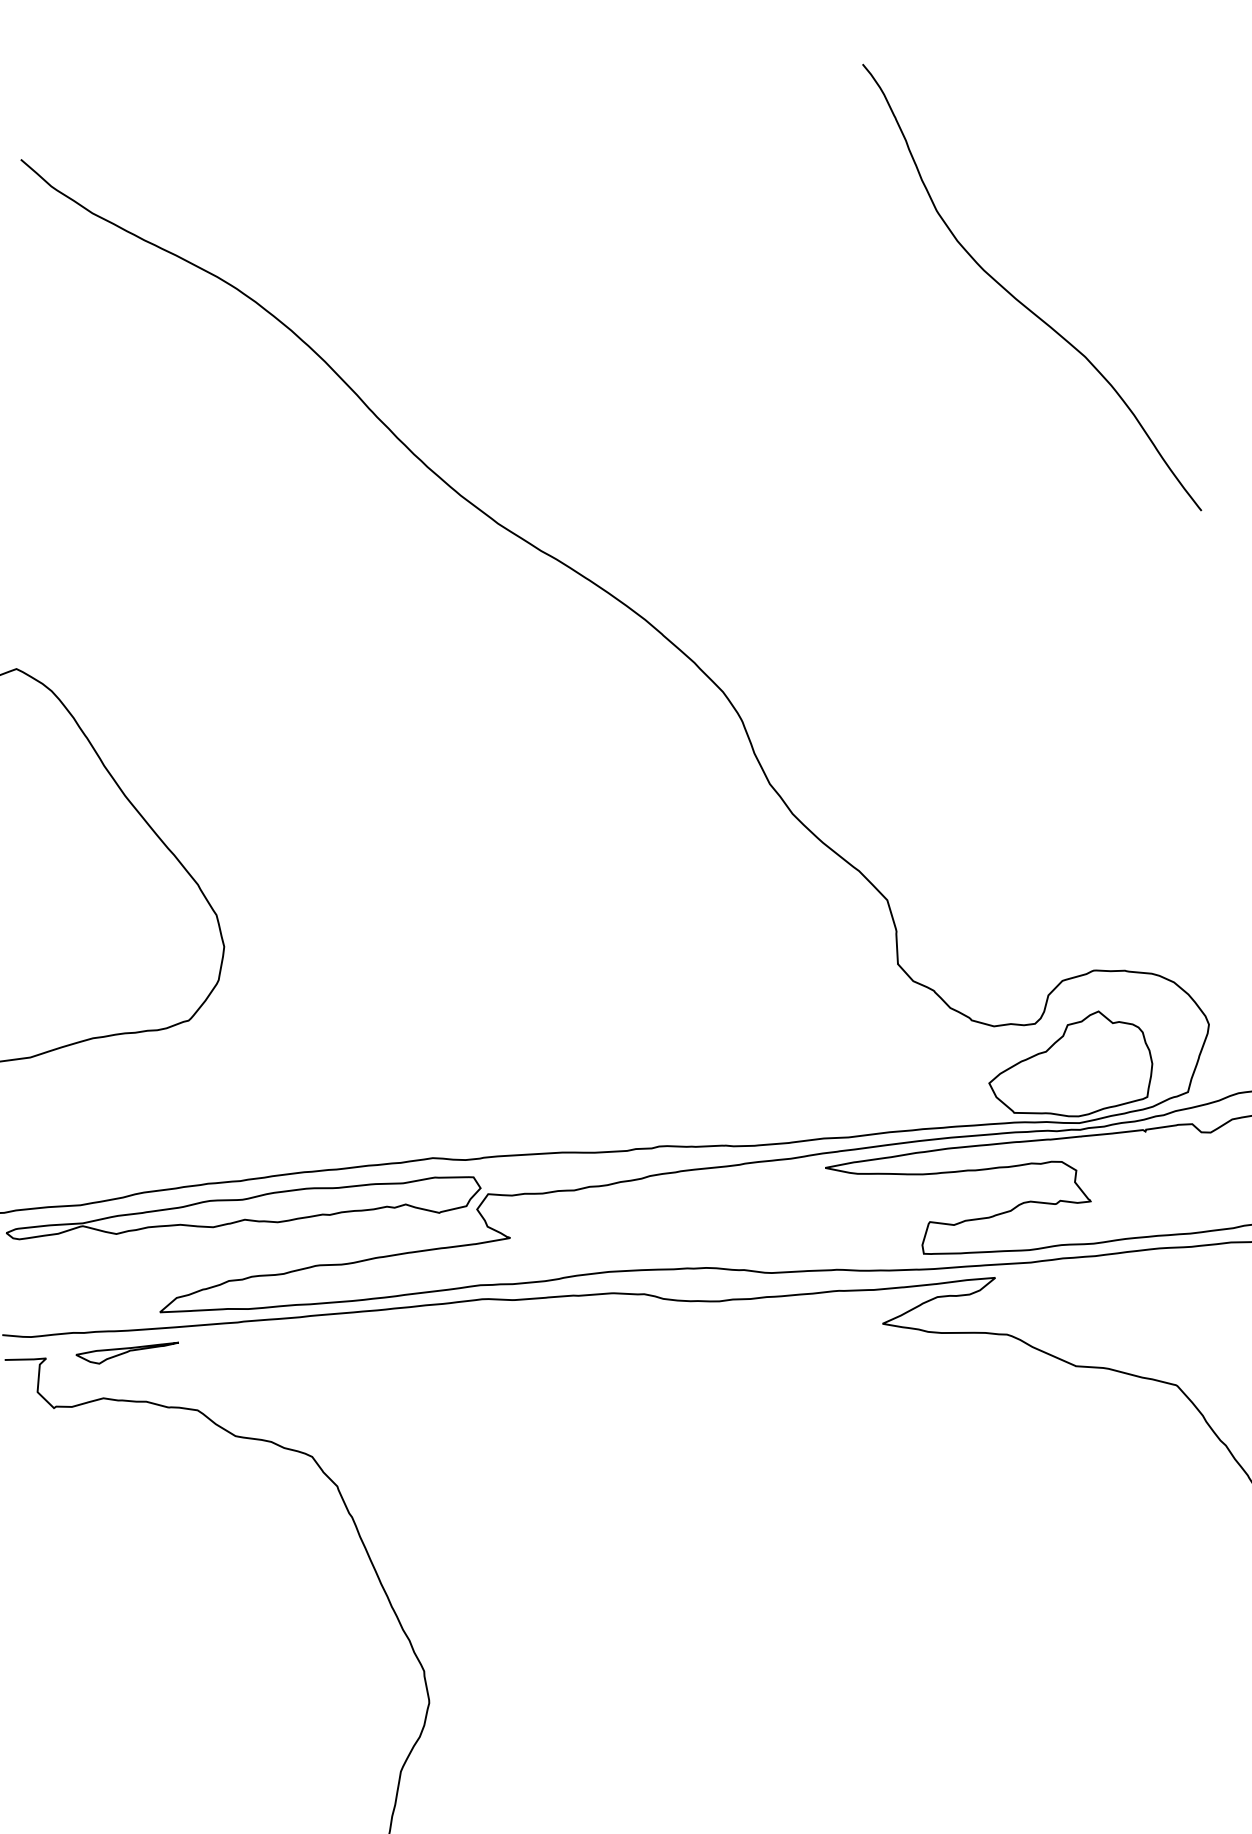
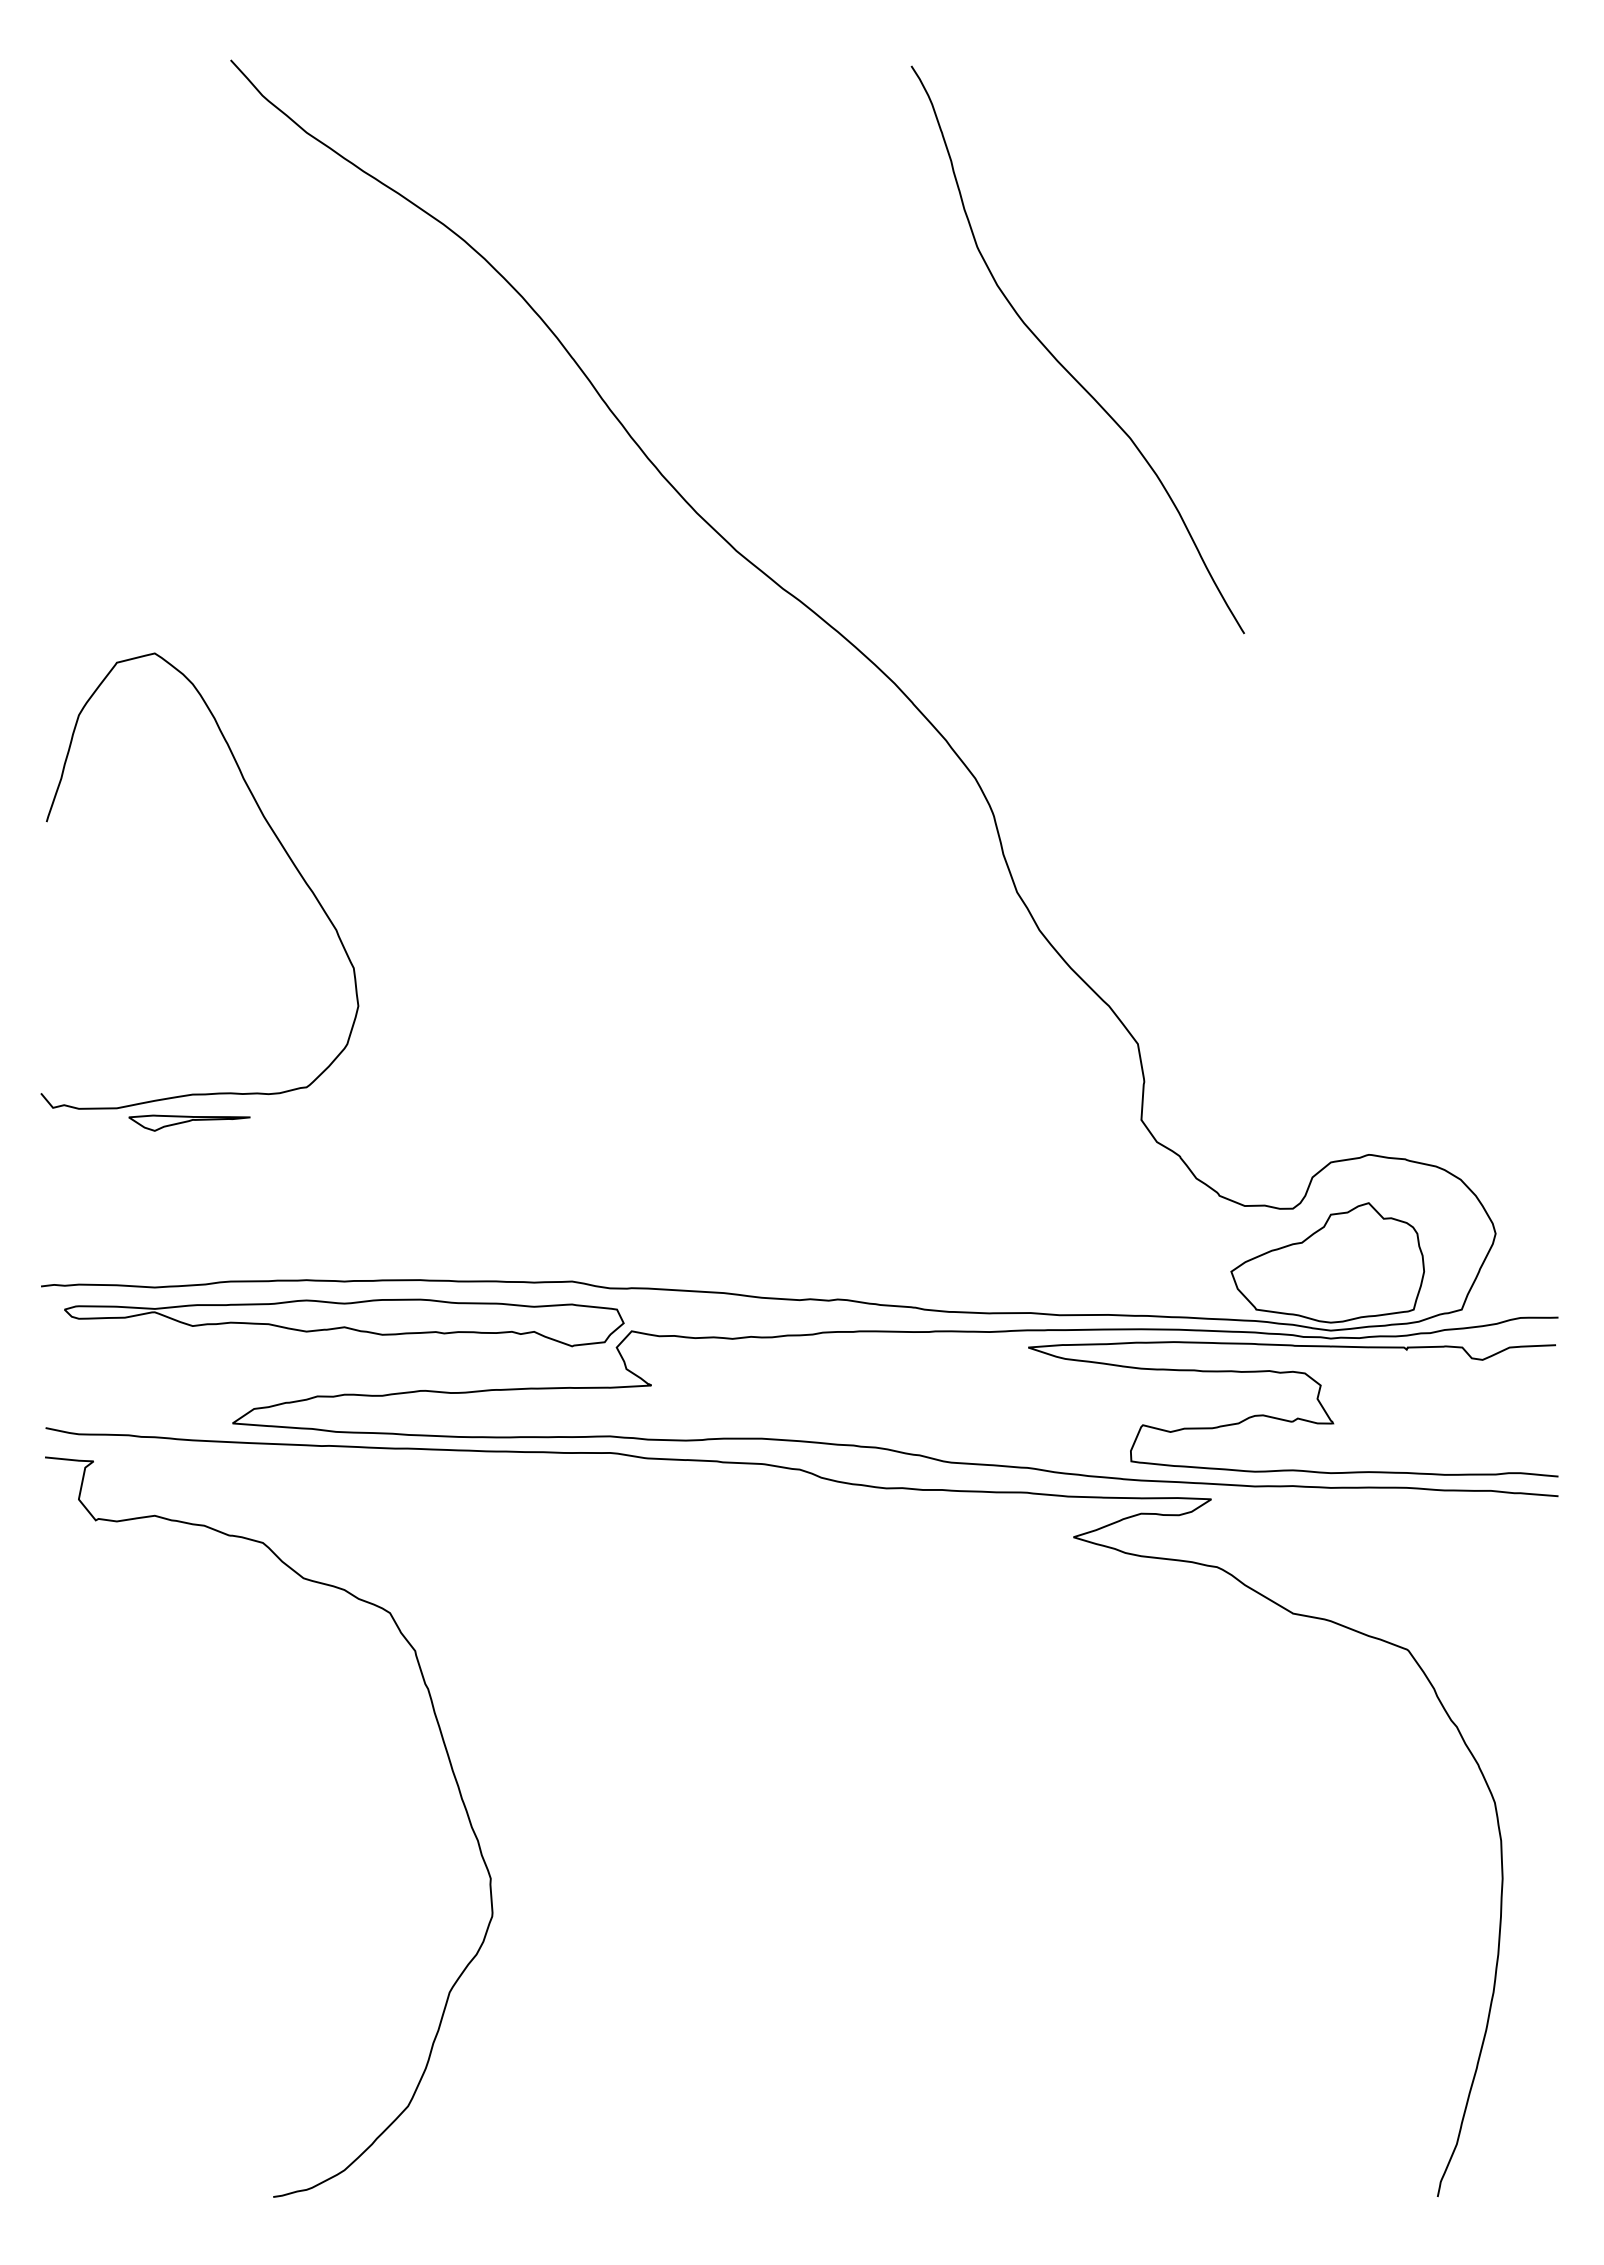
curve: (1020, 301) -> (1062, 364), moved
part: (127, 1353) -> (189, 1122), moved

